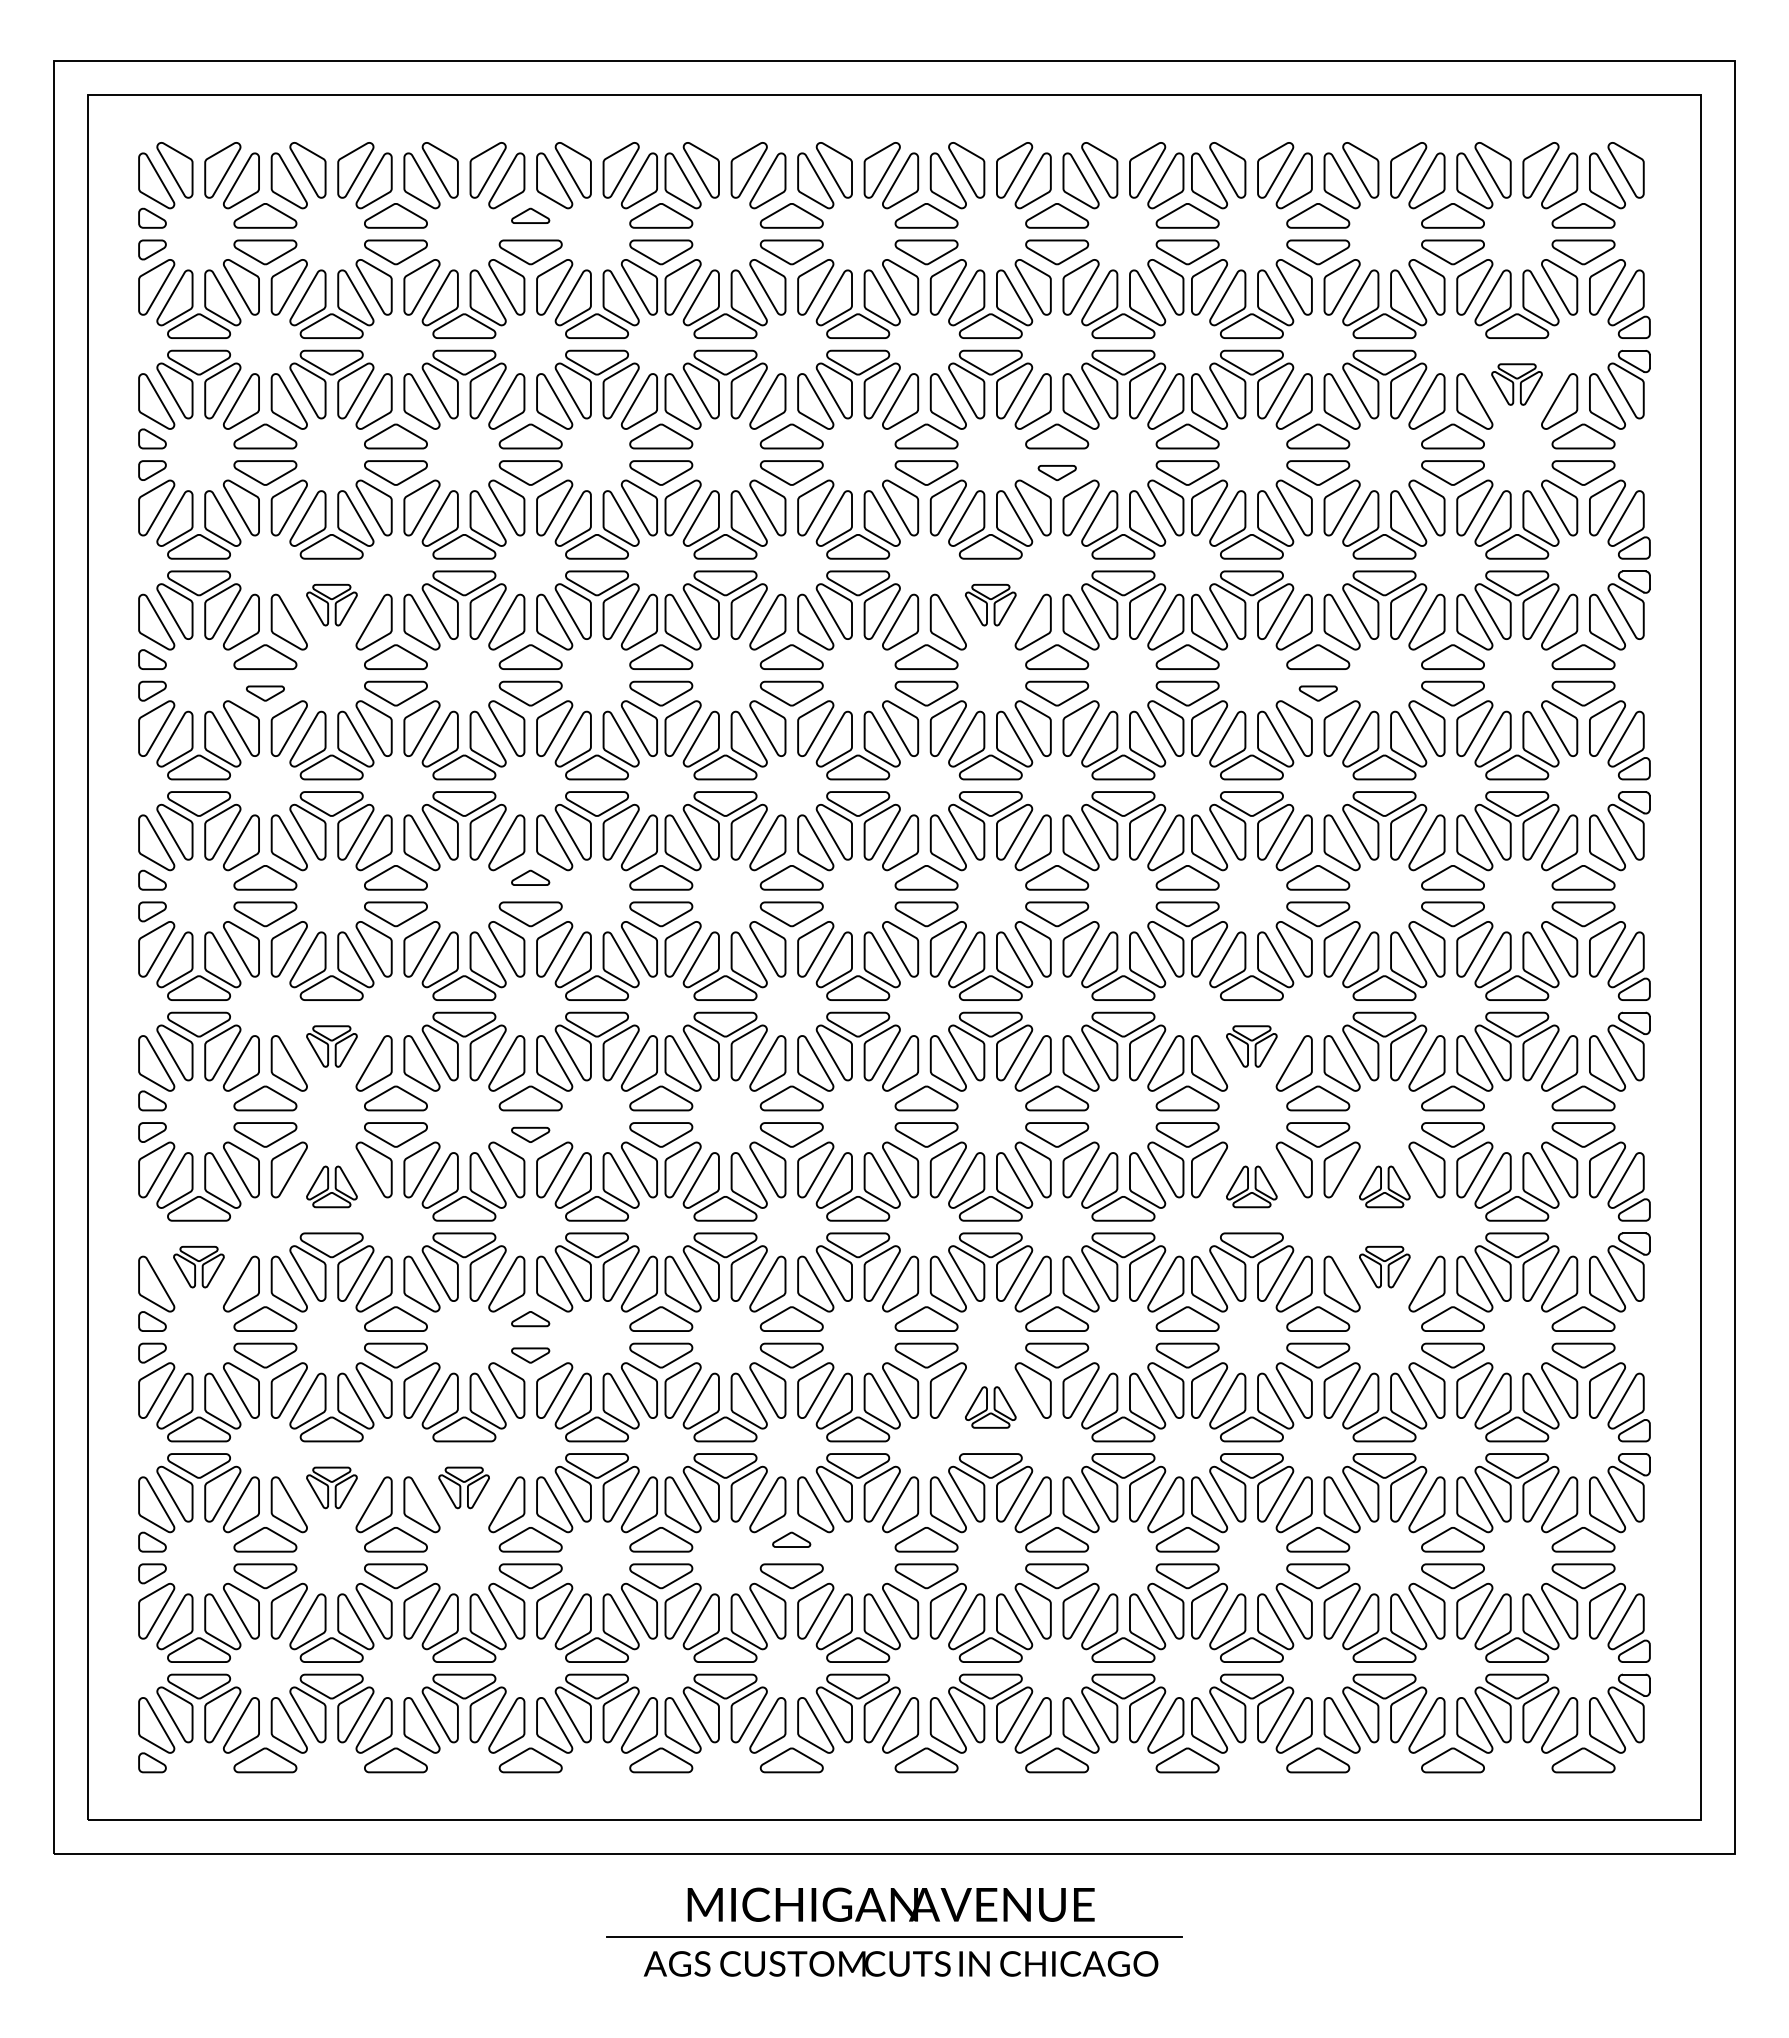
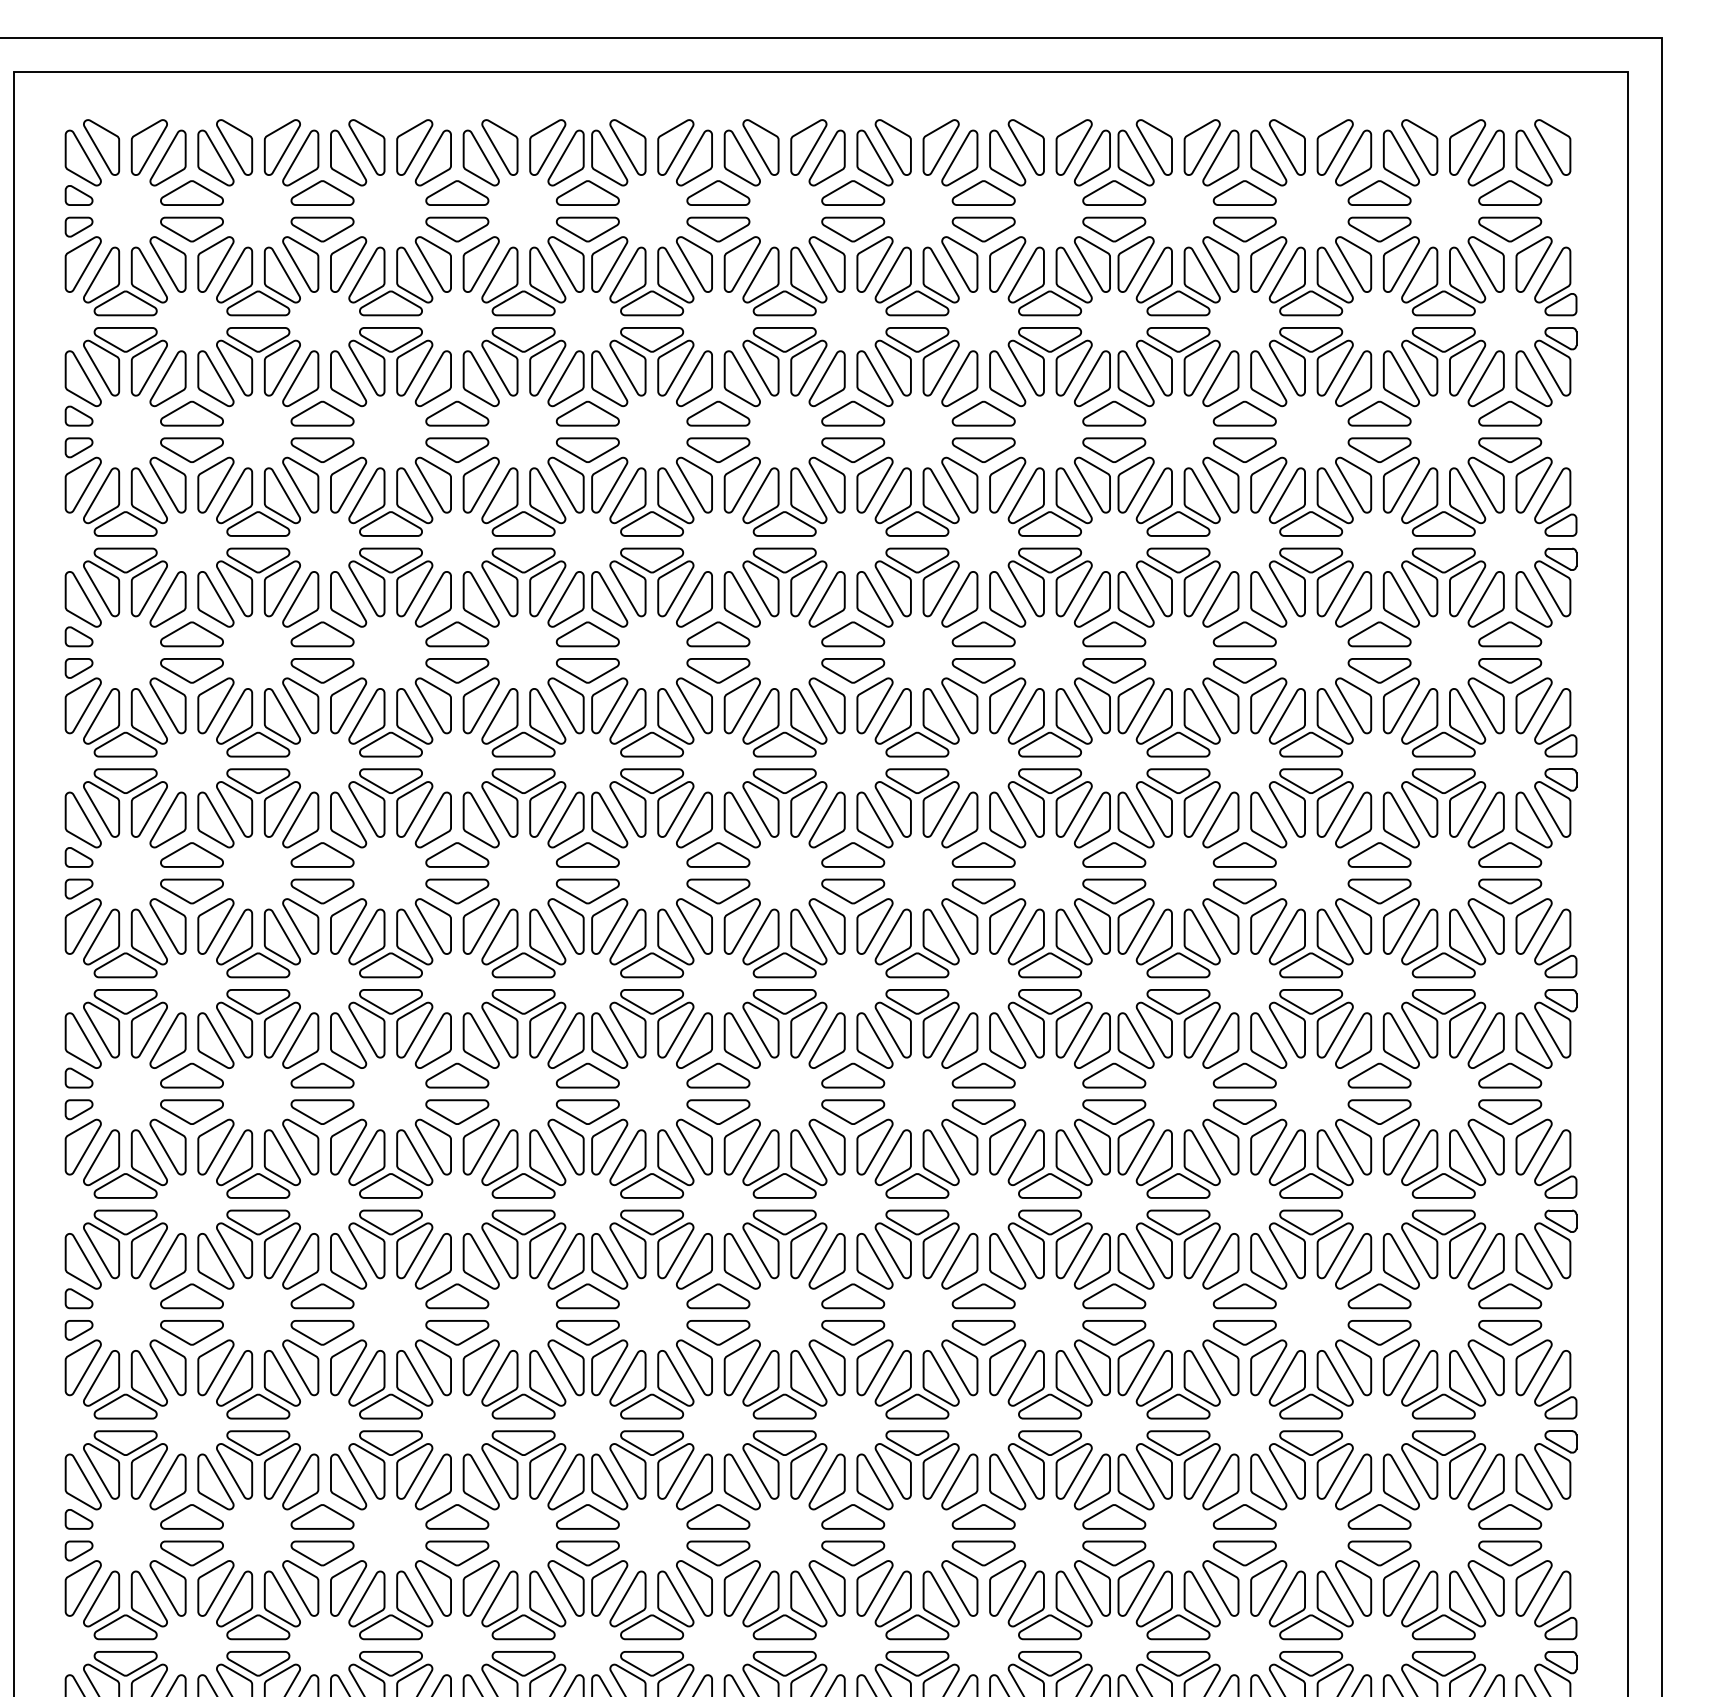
part: (530, 215) -> (457, 192), size x1.67
part: (1516, 384) -> (1443, 361), size x1.67
part: (1057, 472) -> (984, 449), size x1.67
part: (331, 604) -> (258, 581), size x1.67
part: (990, 604) -> (917, 581), size x1.67
part: (265, 693) -> (192, 670), size x1.67
part: (1318, 693) -> (1245, 670), size x1.67
part: (530, 877) -> (457, 854), size x1.67
part: (331, 1046) -> (258, 1023), size x1.67
part: (1251, 1046) -> (1178, 1023), size x1.67
part: (530, 1134) -> (457, 1111), size x1.67
part: (331, 1186) -> (258, 1163), size x1.67
part: (1251, 1186) -> (1178, 1163), size x1.67
part: (1384, 1186) -> (1311, 1163), size x1.67
part: (198, 1266) -> (125, 1243), size x1.67
part: (1384, 1266) -> (1311, 1243), size x1.67
part: (530, 1318) -> (457, 1295), size x1.67
part: (530, 1355) -> (457, 1332), size x1.67
part: (990, 1407) -> (917, 1384), size x1.67
part: (331, 1487) -> (258, 1464), size x1.67
part: (463, 1487) -> (390, 1464), size x1.67
part: (791, 1539) -> (718, 1516), size x1.67

